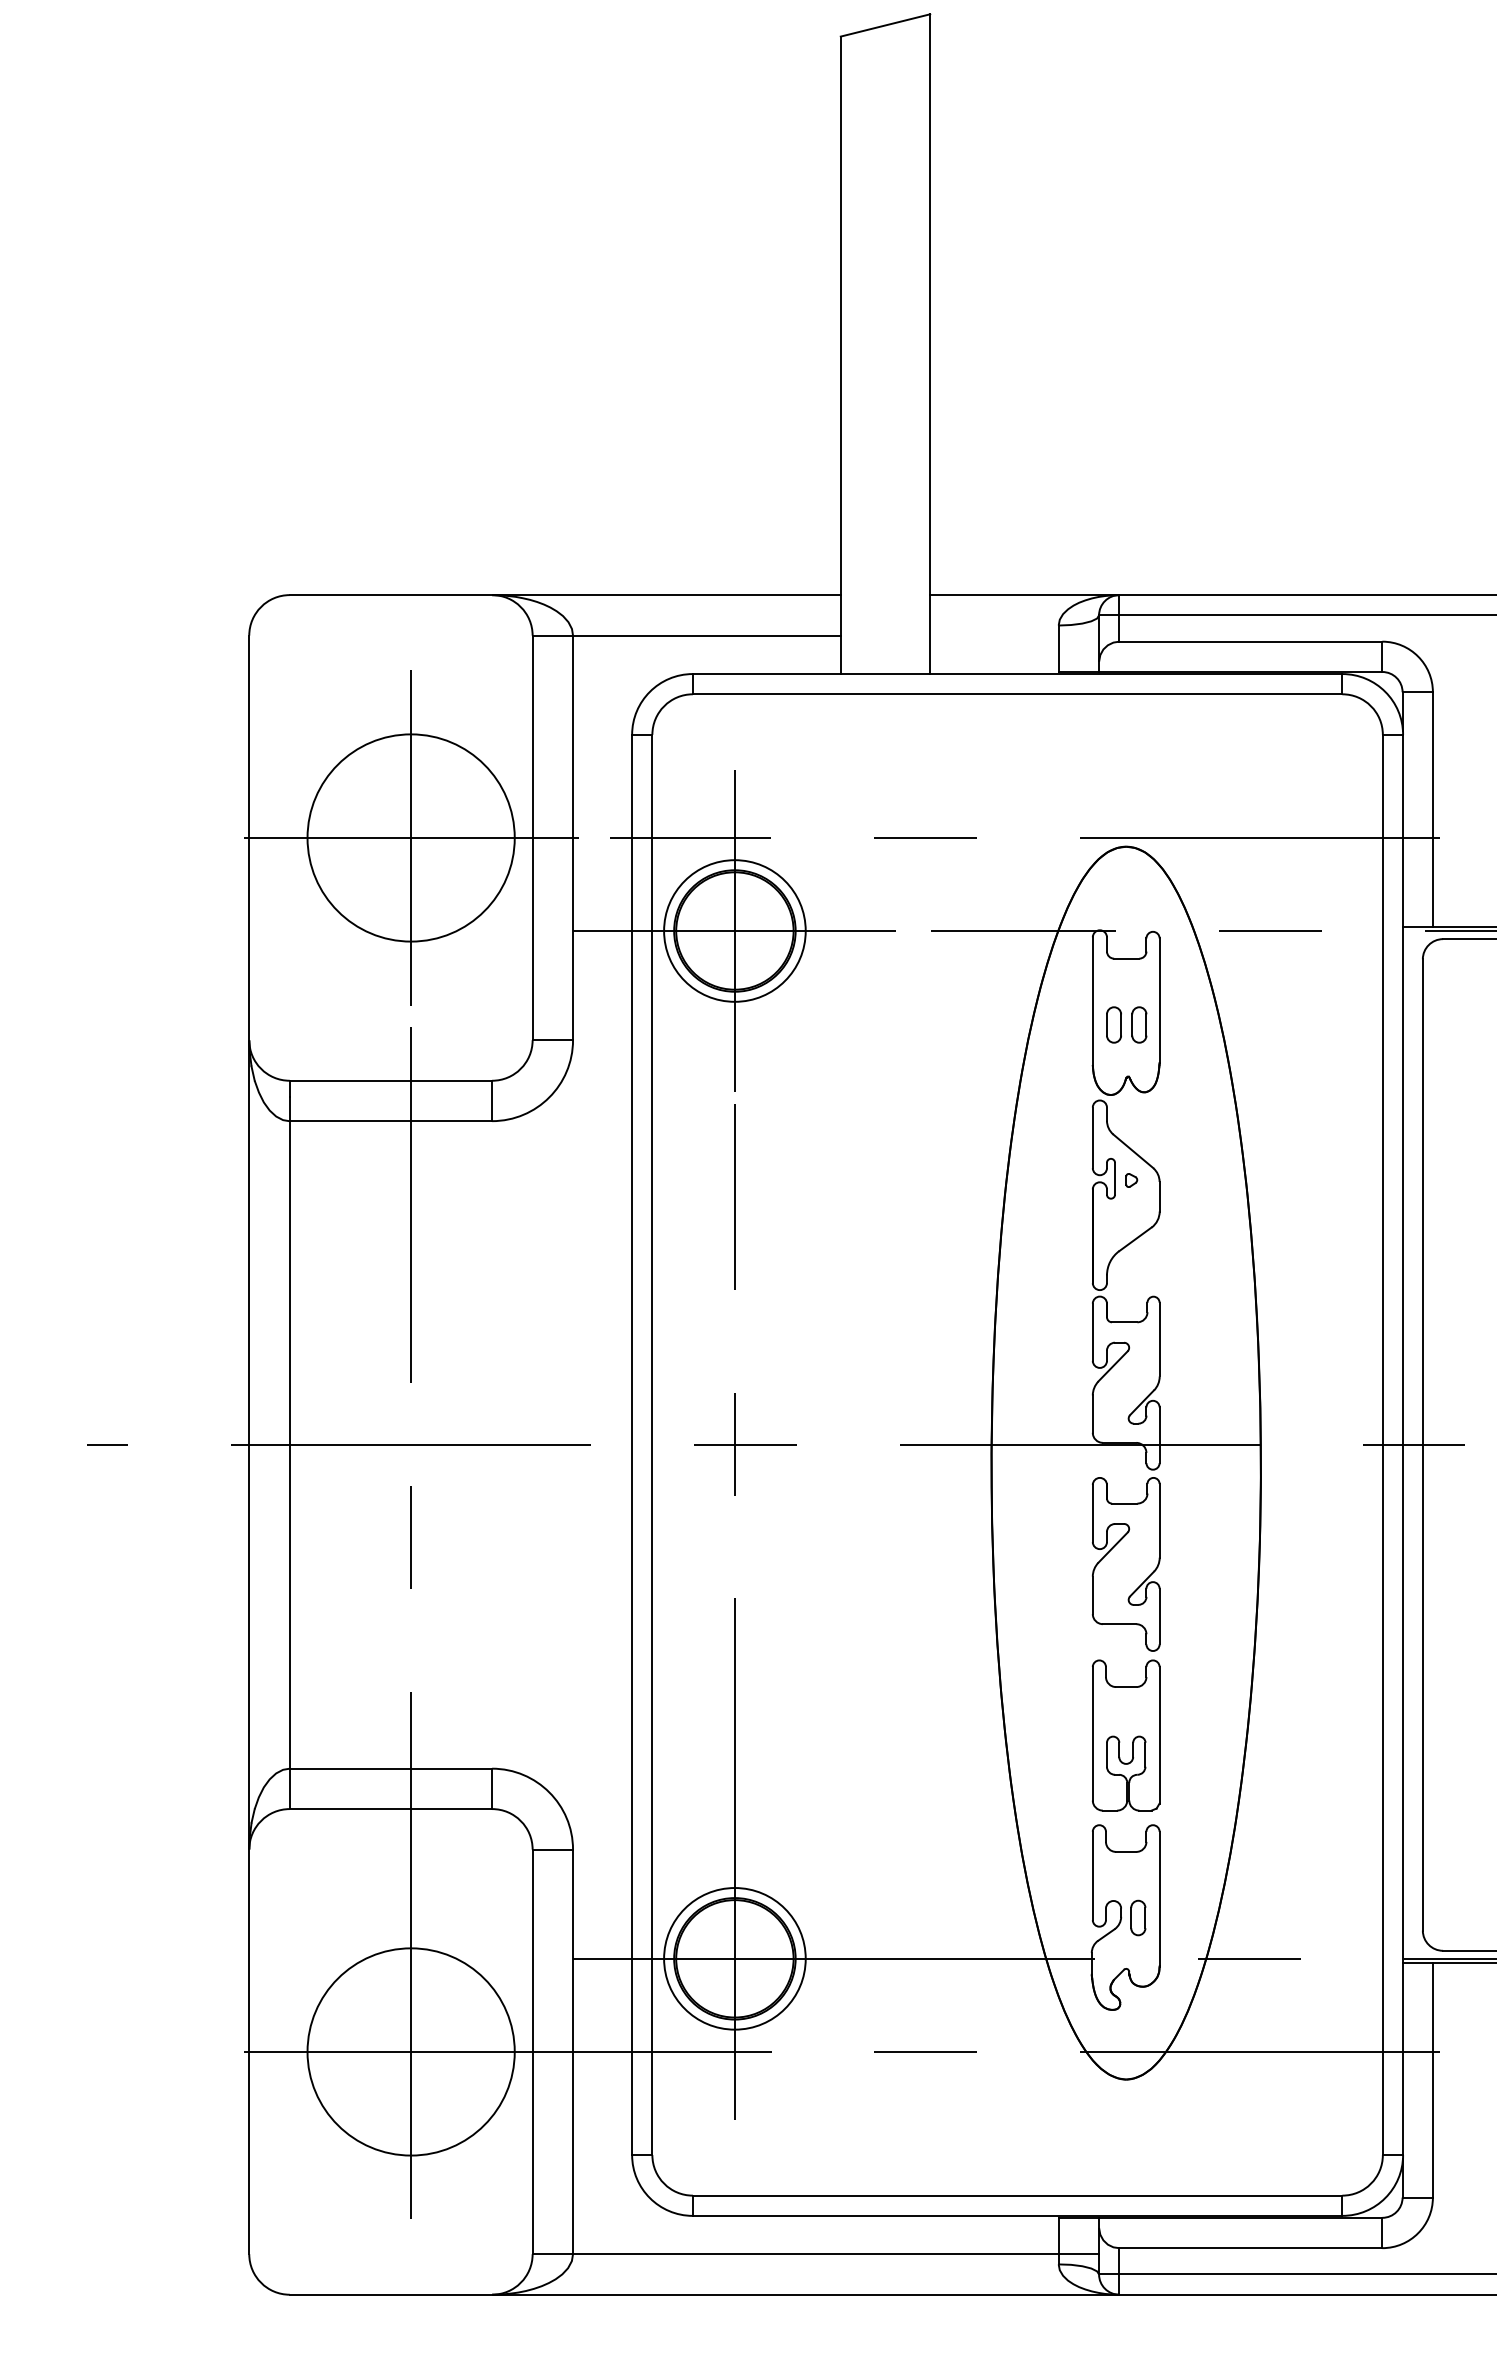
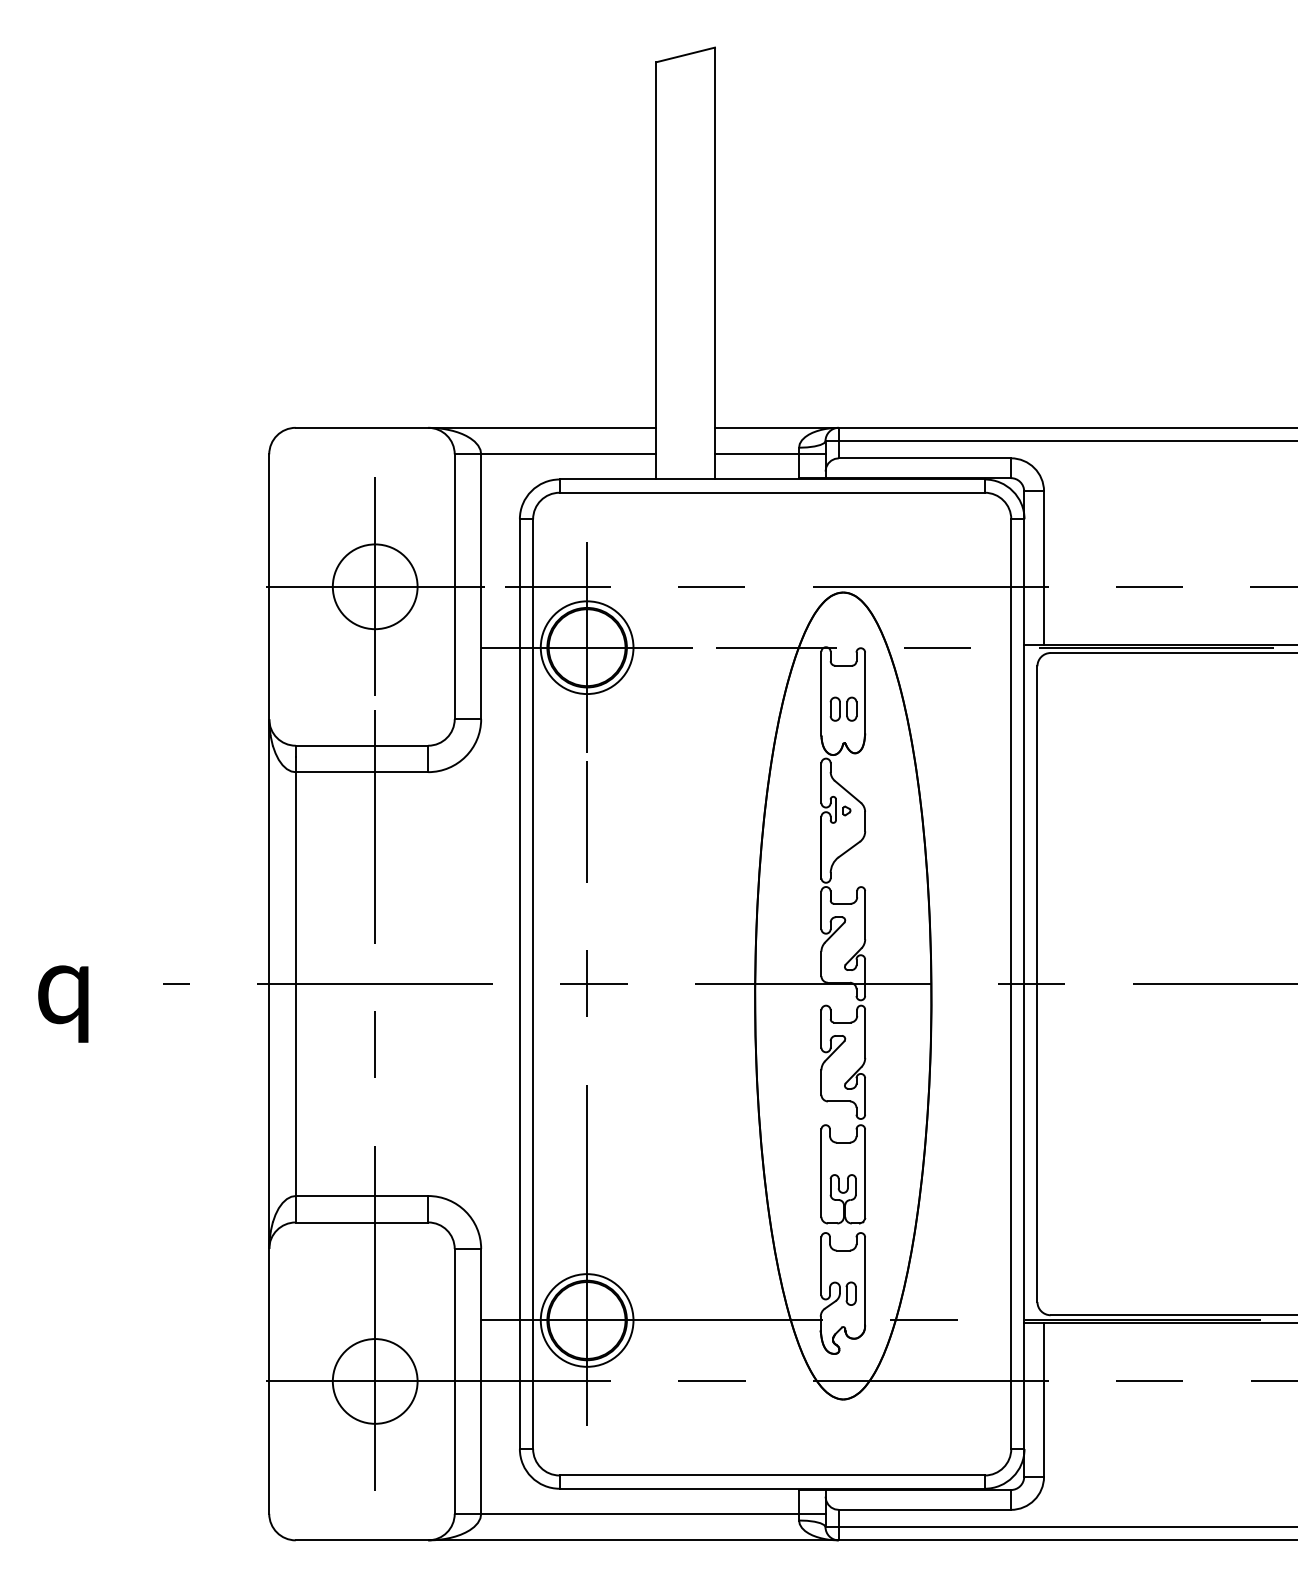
line: (1013, 635) -> (769, 454), added
circle: (410, 837) -> (374, 586), size x0.62
circle: (410, 2052) -> (374, 1381), size x0.62

